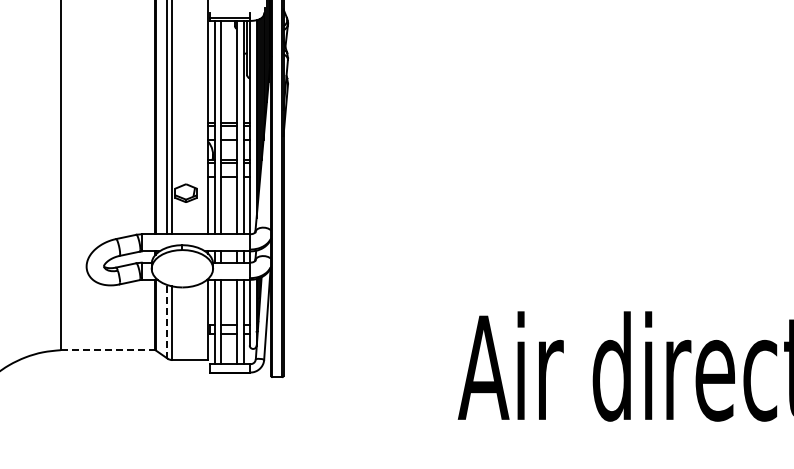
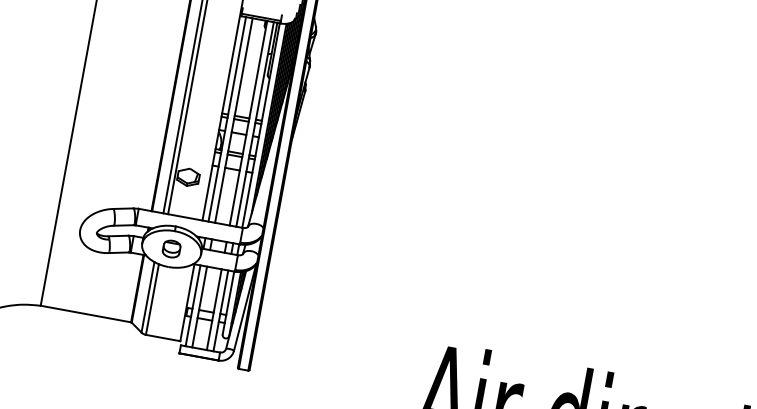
part: (182, 268) -> (171, 248), added
line: (167, 321) -> (148, 297), dashed -> solid
line: (108, 350) -> (86, 314), dashed -> solid

